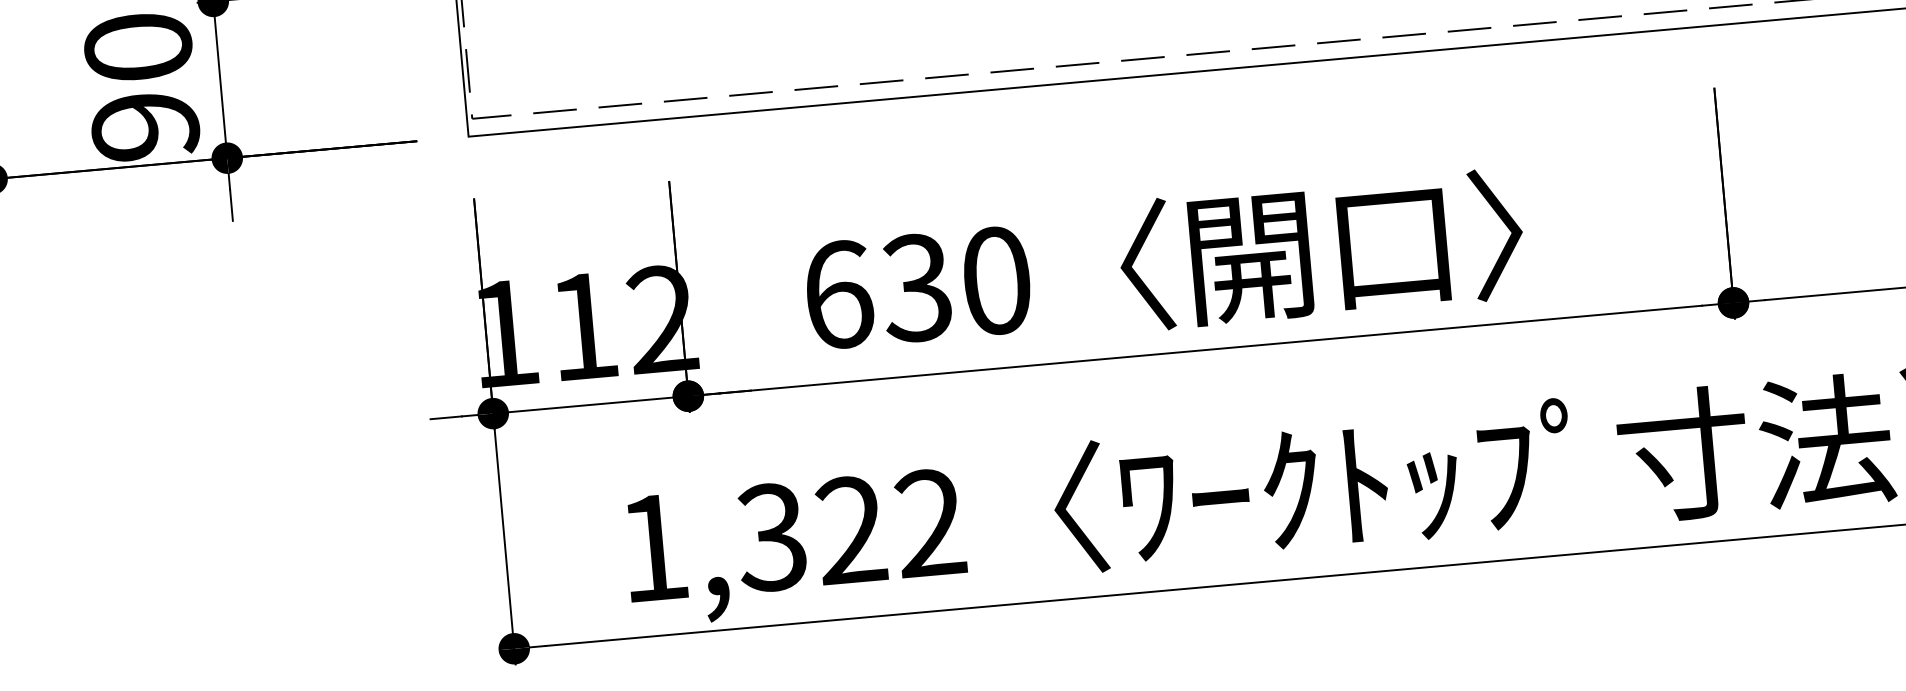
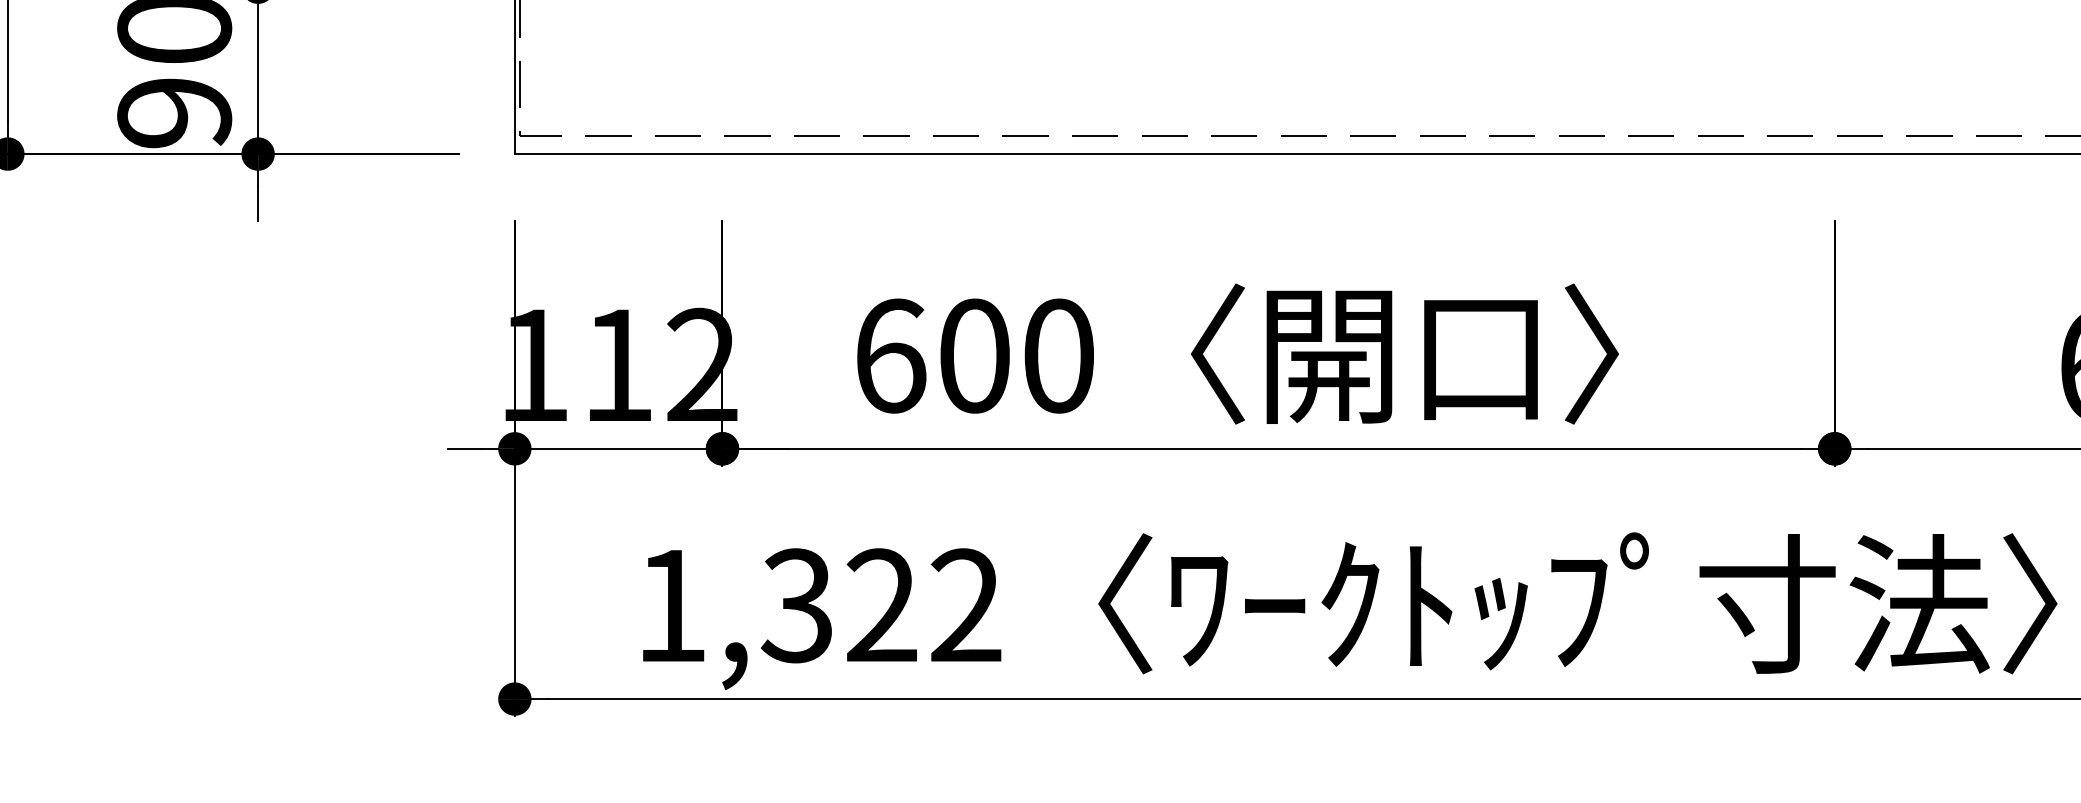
text: (916, 287) -> (973, 355), 630 -> 600

